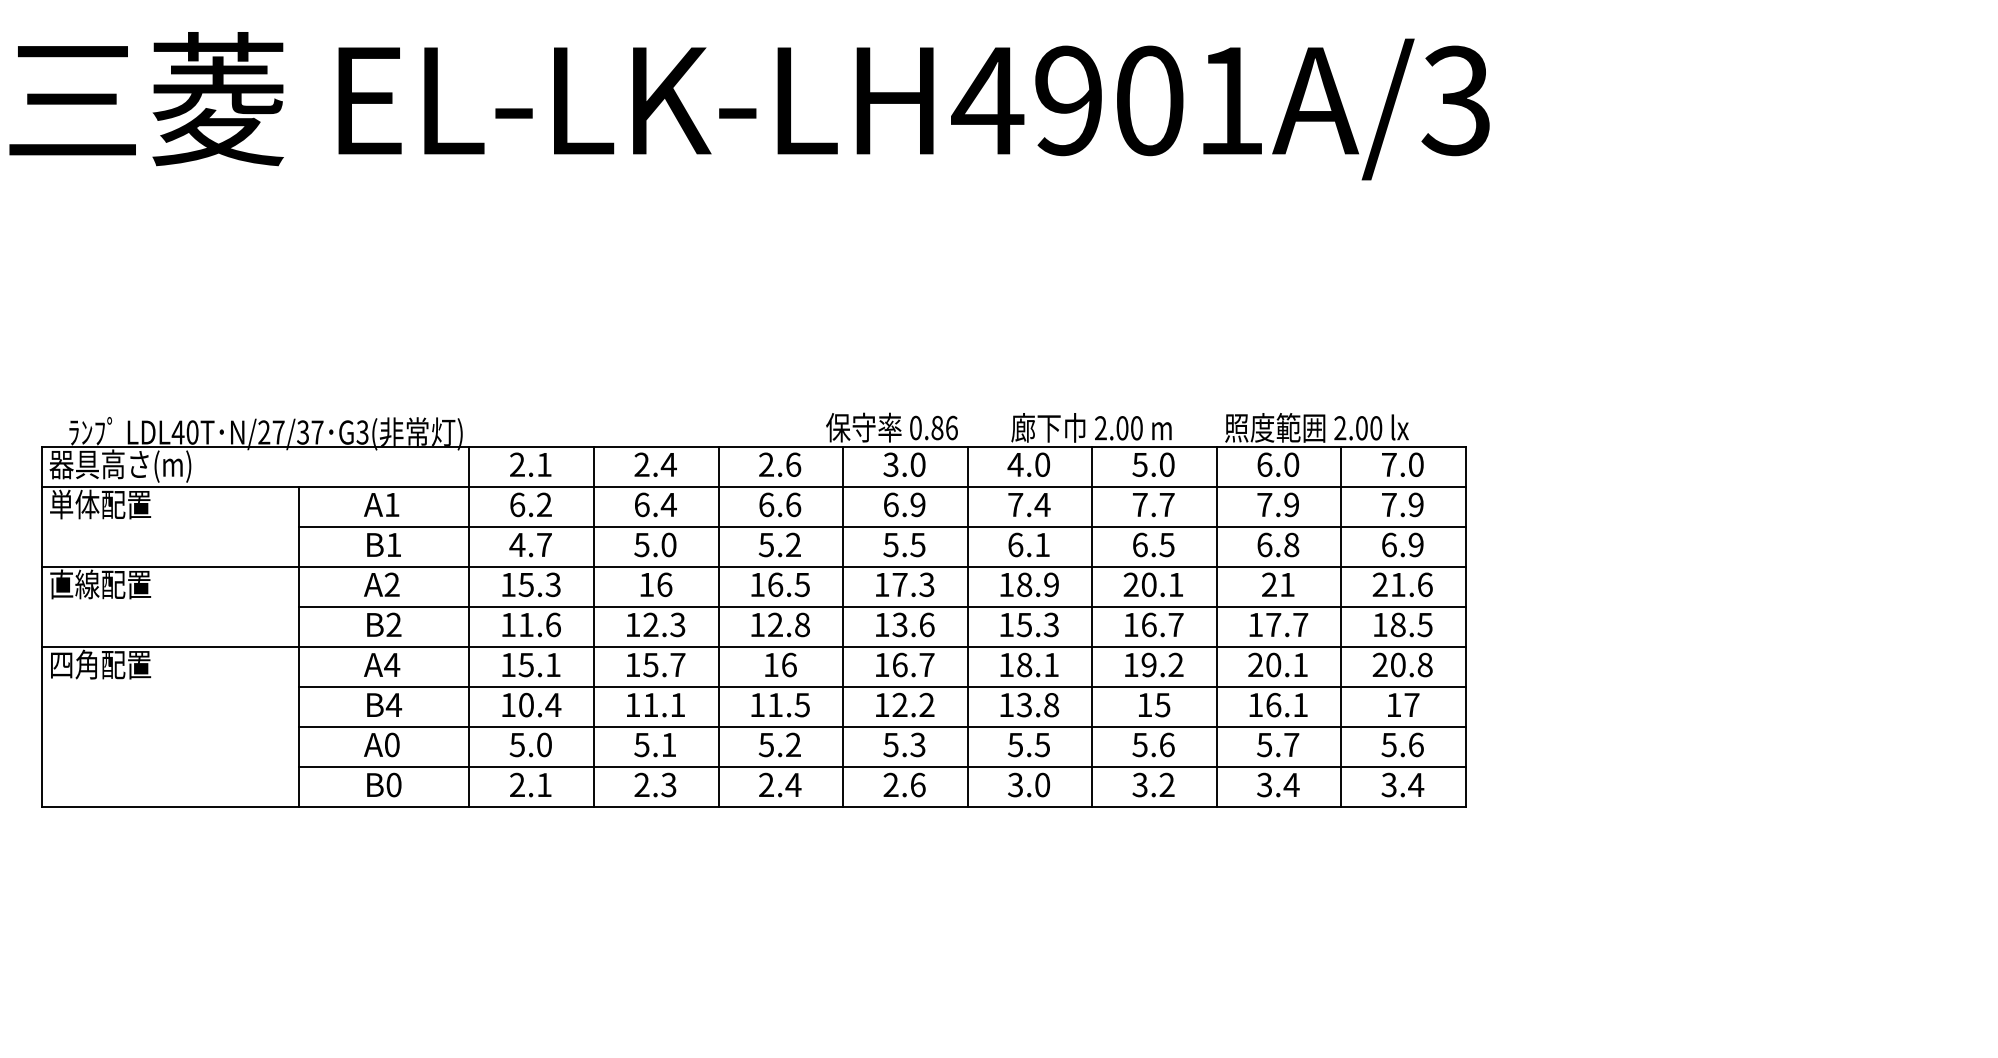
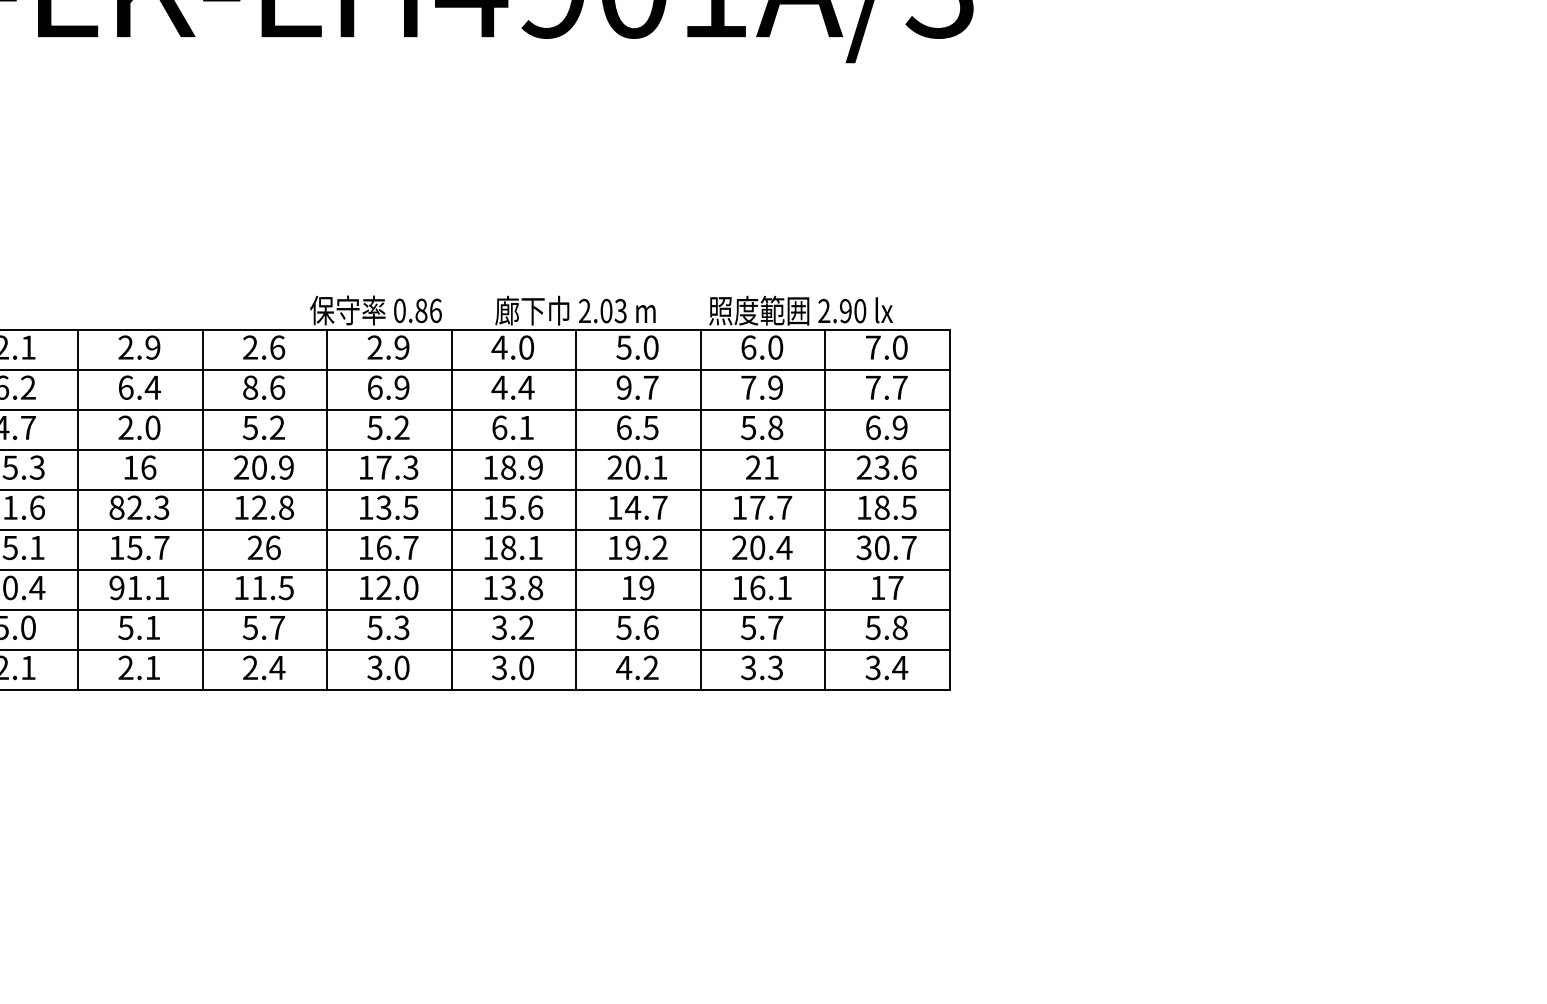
text: (1136, 428) -> (620, 311), 2.00 -> 2.03
text: (1361, 428) -> (845, 311), 2.00 -> 2.90
text: (668, 464) -> (152, 347), 2.4 -> 2.9
text: (904, 464) -> (388, 347), 3.0 -> 2.9
text: (766, 504) -> (250, 387), 6.6 -> 8.6
text: (1015, 504) -> (499, 387), 7.4 -> 4.4
text: (1139, 504) -> (623, 387), 7.7 -> 9.7
text: (1415, 504) -> (899, 387), 7.9 -> 7.7
text: (641, 544) -> (125, 427), 5.0 -> 2.0
text: (917, 544) -> (401, 427), 5.5 -> 5.2
text: (1264, 544) -> (748, 427), 6.8 -> 5.8
text: (779, 584) -> (263, 467), 16.5 -> 20.9
text: (1397, 584) -> (881, 467), 21.6 -> 23.6
text: (632, 624) -> (116, 507), 12.3 -> 82.3
text: (926, 624) -> (410, 507), 13.6 -> 13.5
text: (1051, 624) -> (535, 507), 15.3 -> 15.6
text: (1149, 624) -> (633, 507), 16.7 -> 14.7
text: (770, 664) -> (254, 547), 16 -> 26
text: (1300, 664) -> (784, 547), 20.1 -> 20.4
text: (1402, 664) -> (886, 547), 20.8 -> 30.7
text: (632, 704) -> (116, 587), 11.1 -> 91.1
text: (926, 704) -> (410, 587), 12.2 -> 12.0
text: (1162, 704) -> (646, 587), 15 -> 19
text: (793, 744) -> (277, 627), 5.2 -> 5.7
text: (1028, 744) -> (512, 627), 5.5 -> 3.2
text: (1415, 744) -> (899, 627), 5.6 -> 5.8
text: (668, 784) -> (152, 667), 2.3 -> 2.1
text: (904, 784) -> (388, 667), 2.6 -> 3.0
text: (1140, 784) -> (624, 667), 3.2 -> 4.2
text: (1291, 784) -> (775, 667), 3.4 -> 3.3

